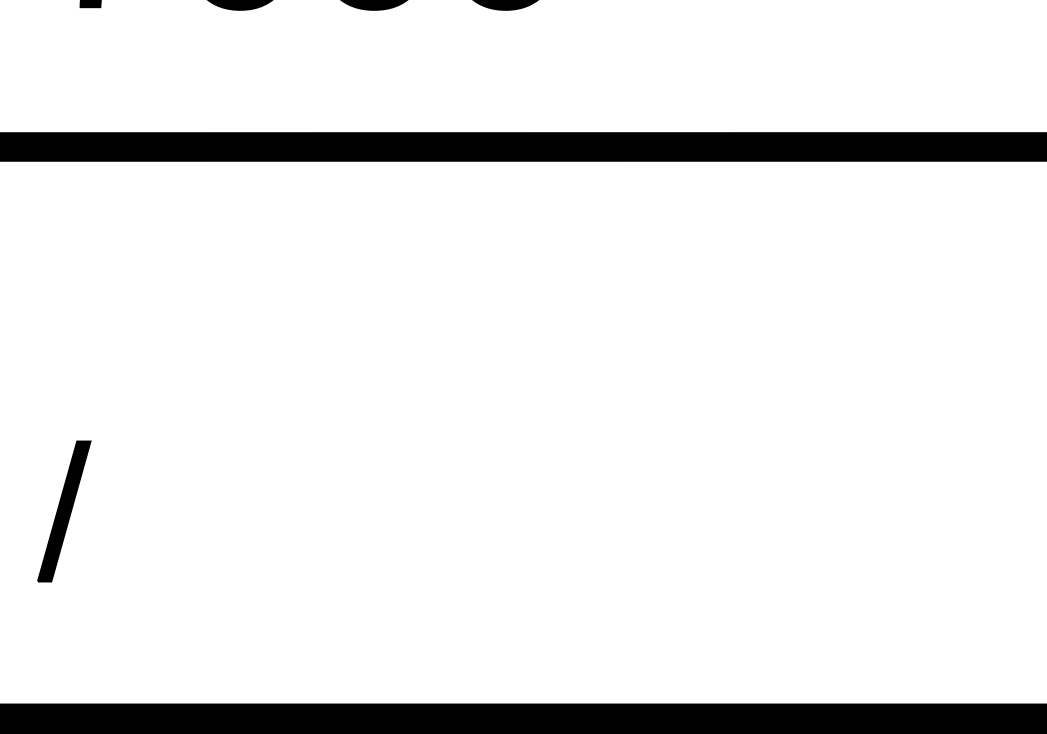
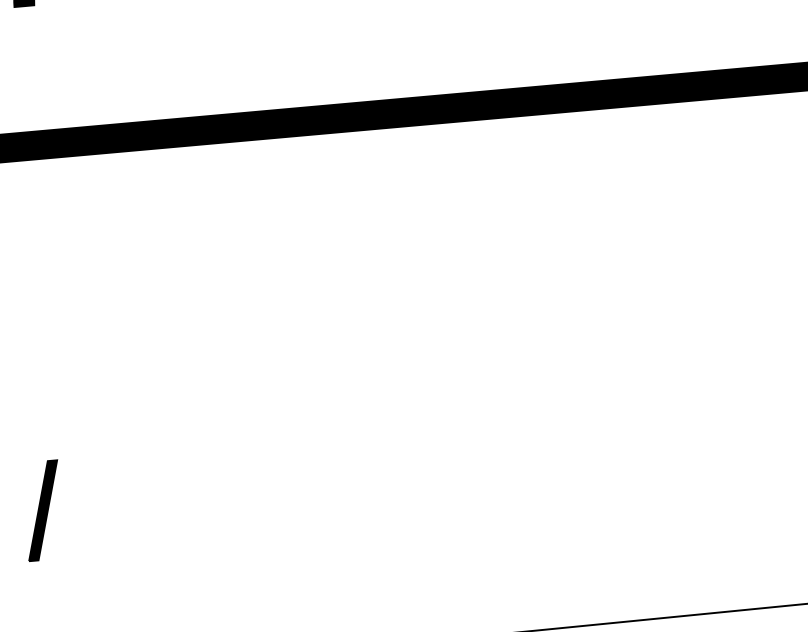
part: (64, 511) -> (43, 510), size x0.7

